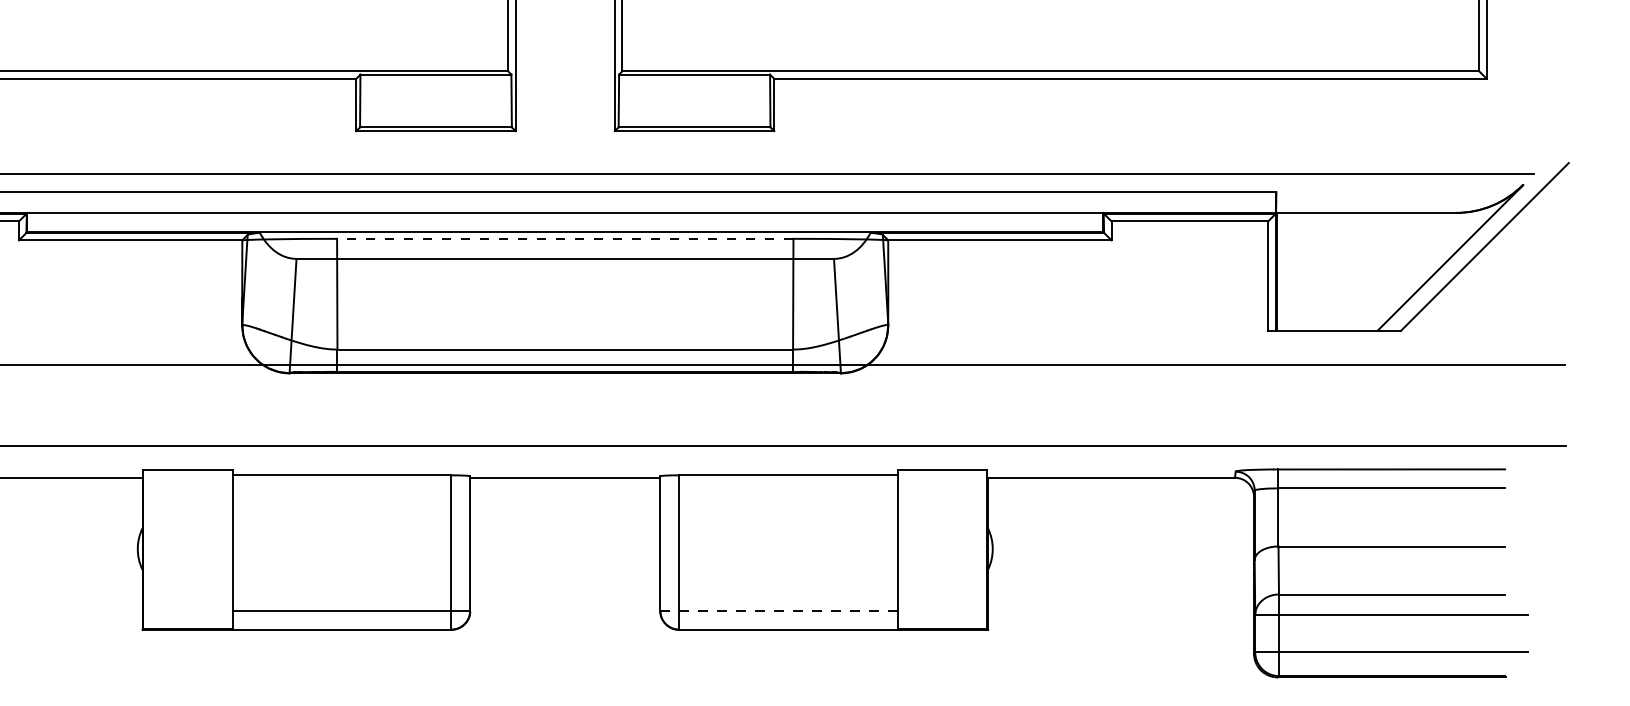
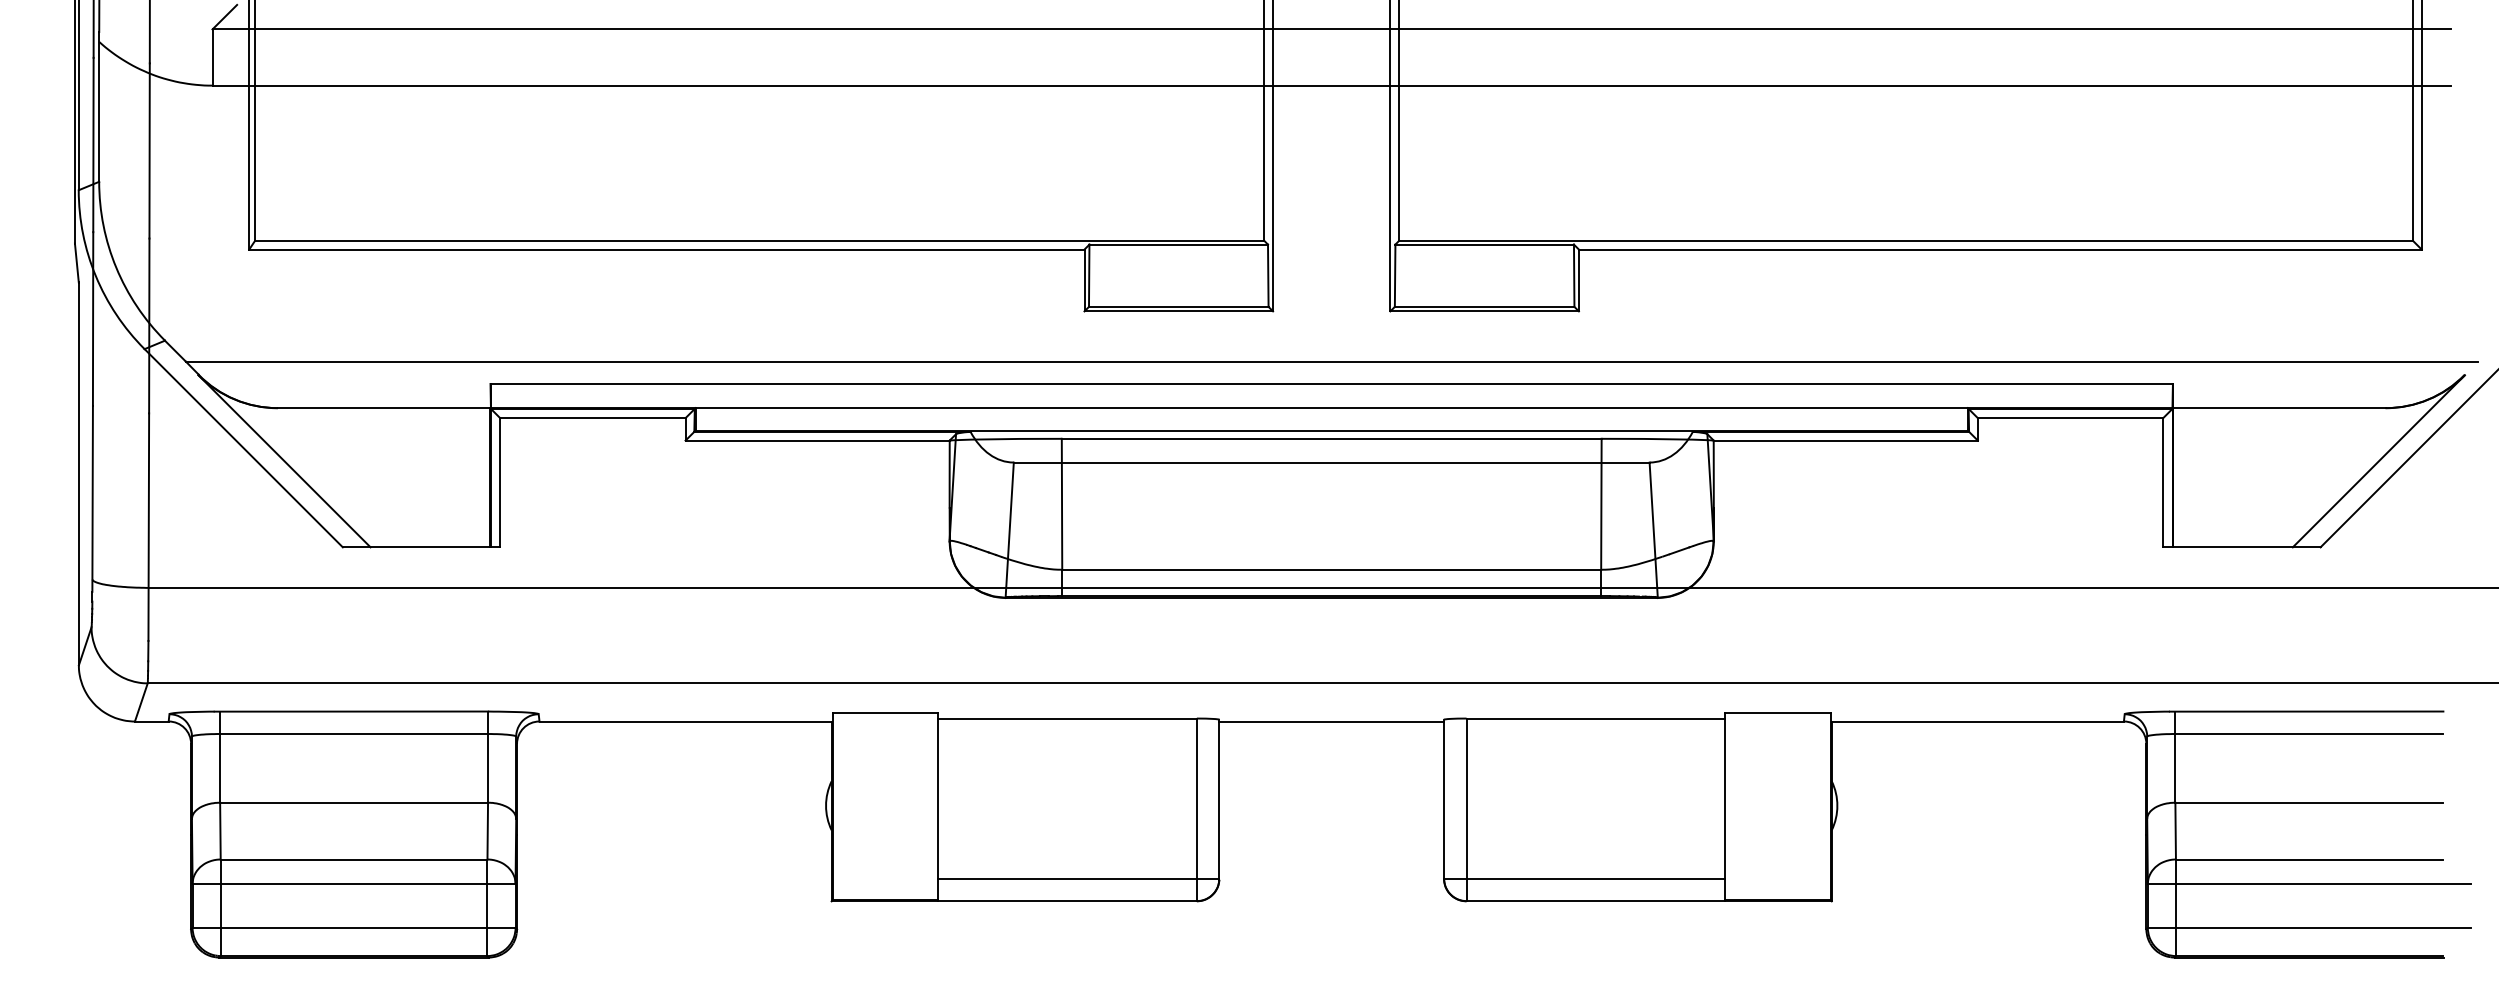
line: (565, 238) -> (1331, 438), dashed -> solid
line: (779, 610) -> (1585, 878), dashed -> solid

